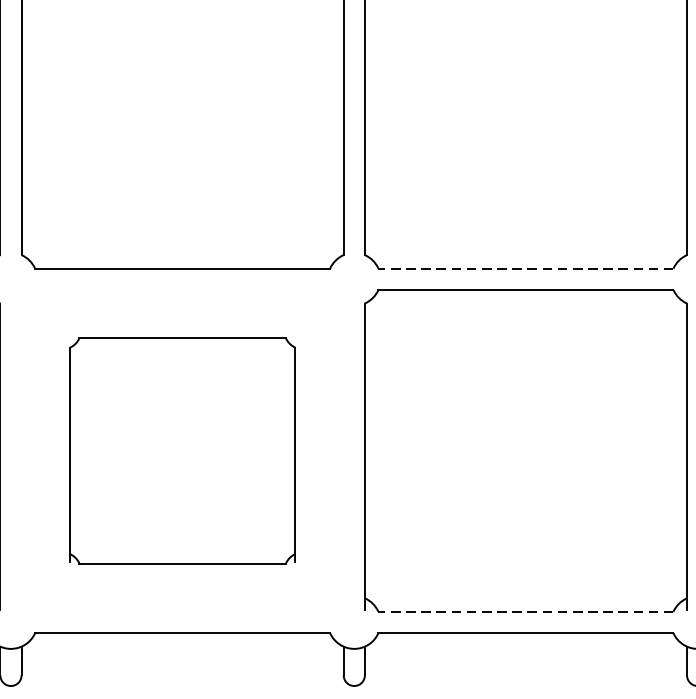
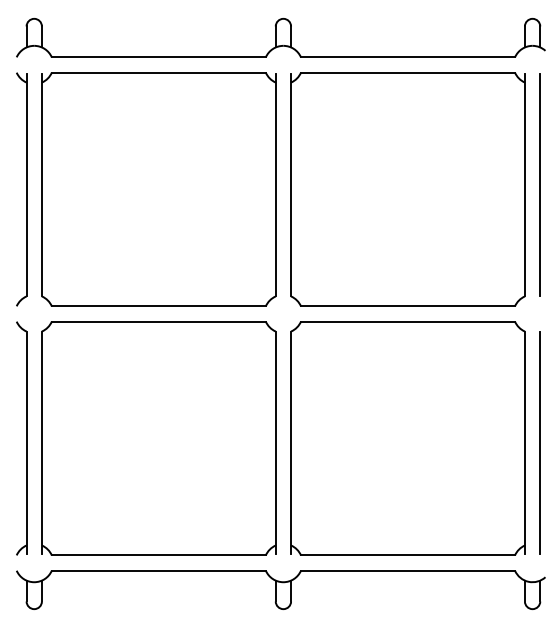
line: (525, 268) -> (407, 306), dashed -> solid
part: (182, 450) -> (158, 438), size x1.43
line: (525, 612) -> (407, 555), dashed -> solid

